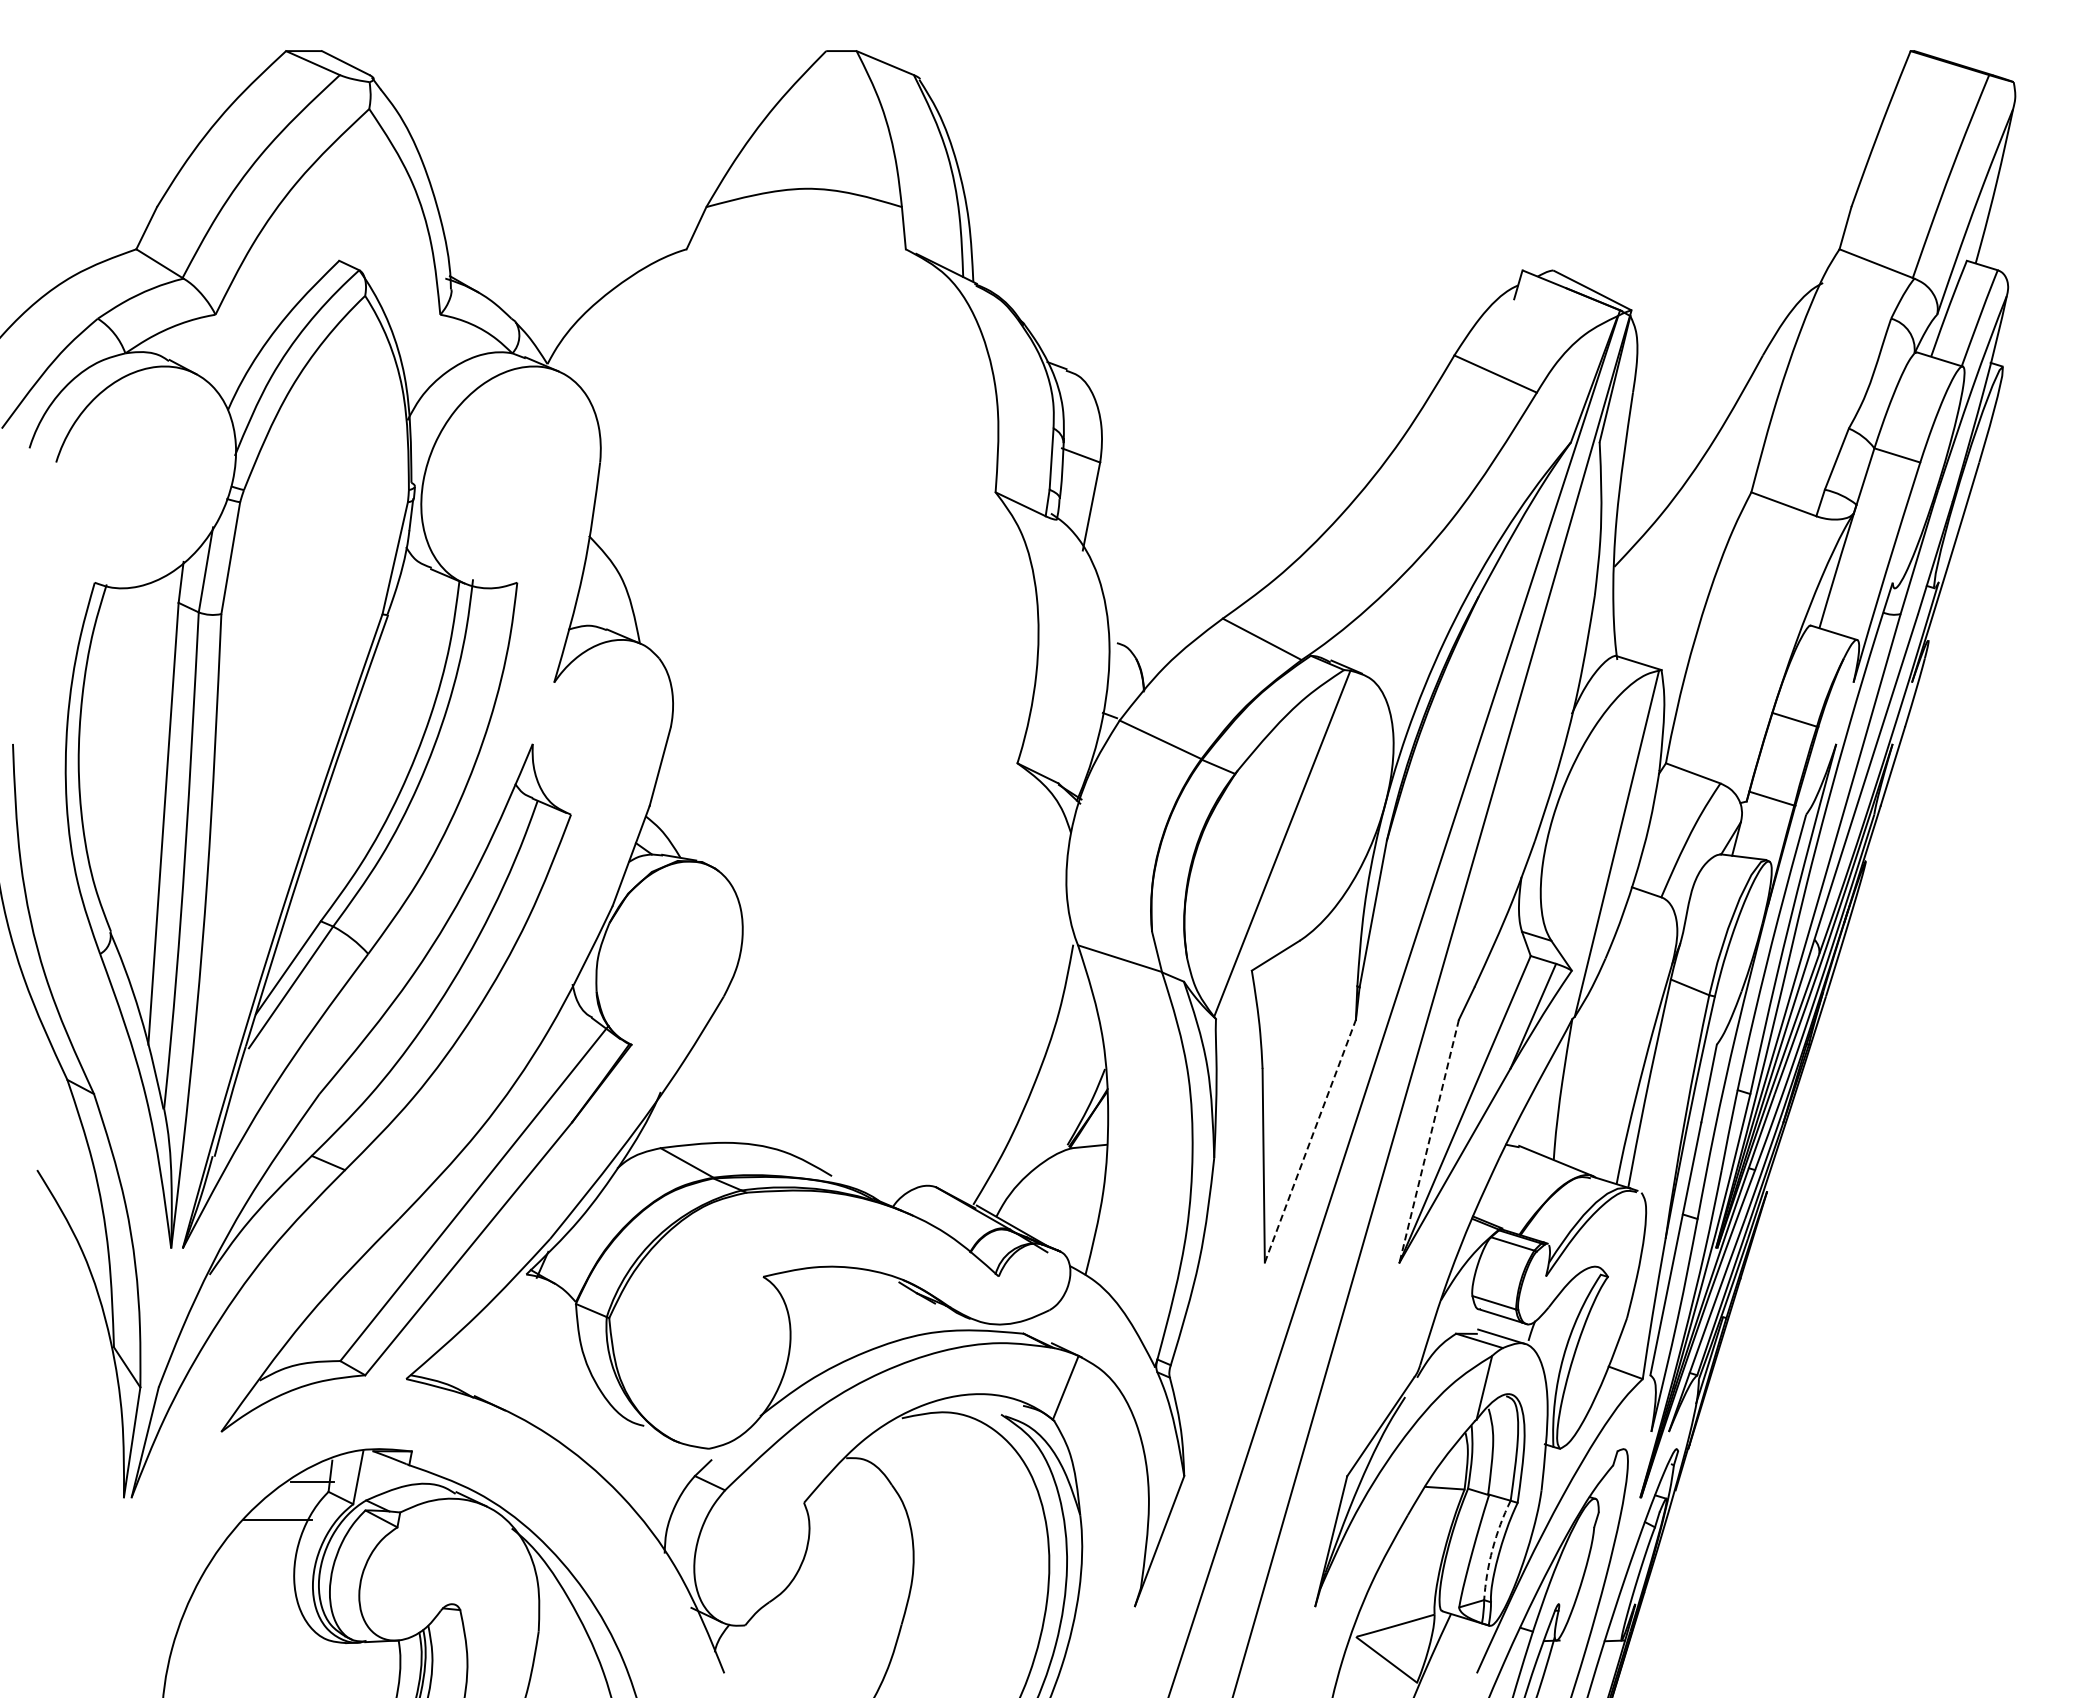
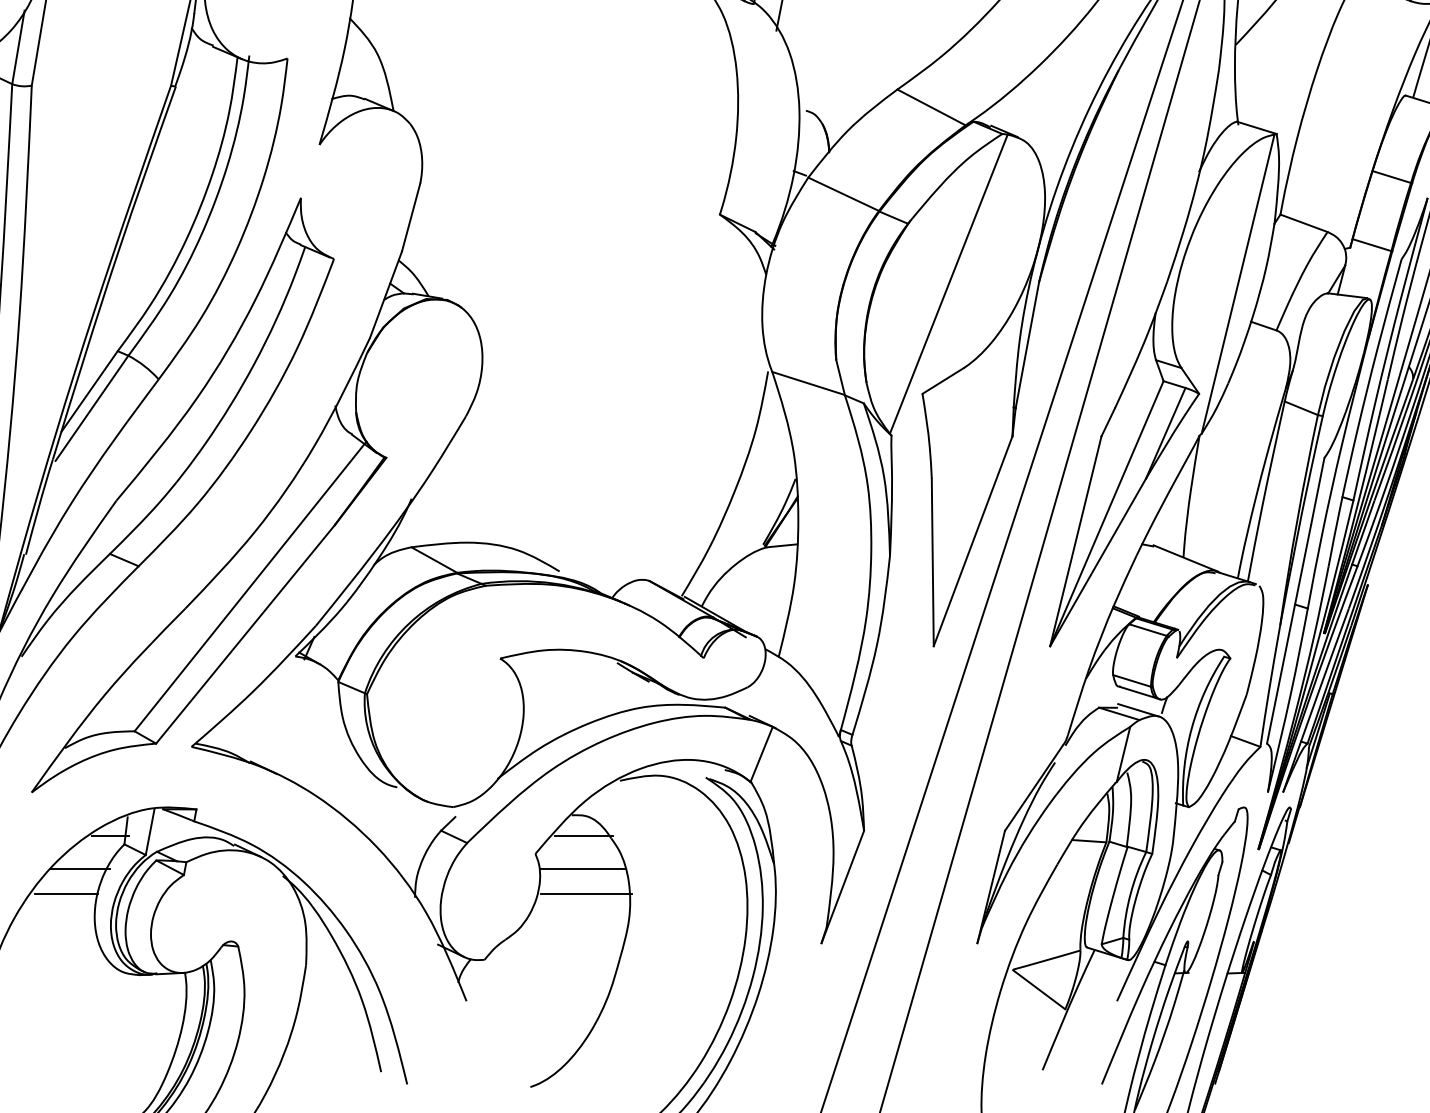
line: (1310, 1141) -> (973, 541), dashed -> solid
line: (1429, 1141) -> (1076, 541), dashed -> solid
line: (859, 1482) -> (583, 836), added
line: (857, 1519) -> (581, 868), added
line: (261, 1549) -> (66, 894), added
line: (862, 1549) -> (585, 894), added
arc: (1492, 1549) -> (1130, 894), dashed -> solid

